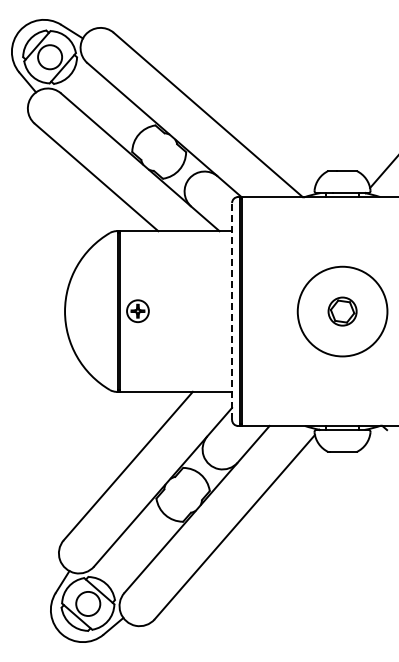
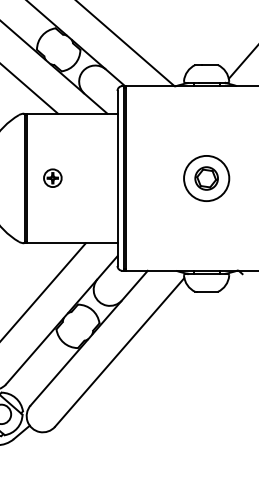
part: (137, 310) -> (52, 177), moved
line: (232, 311) -> (117, 178), dashed -> solid
circle: (342, 311) -> (206, 178), size x0.62

